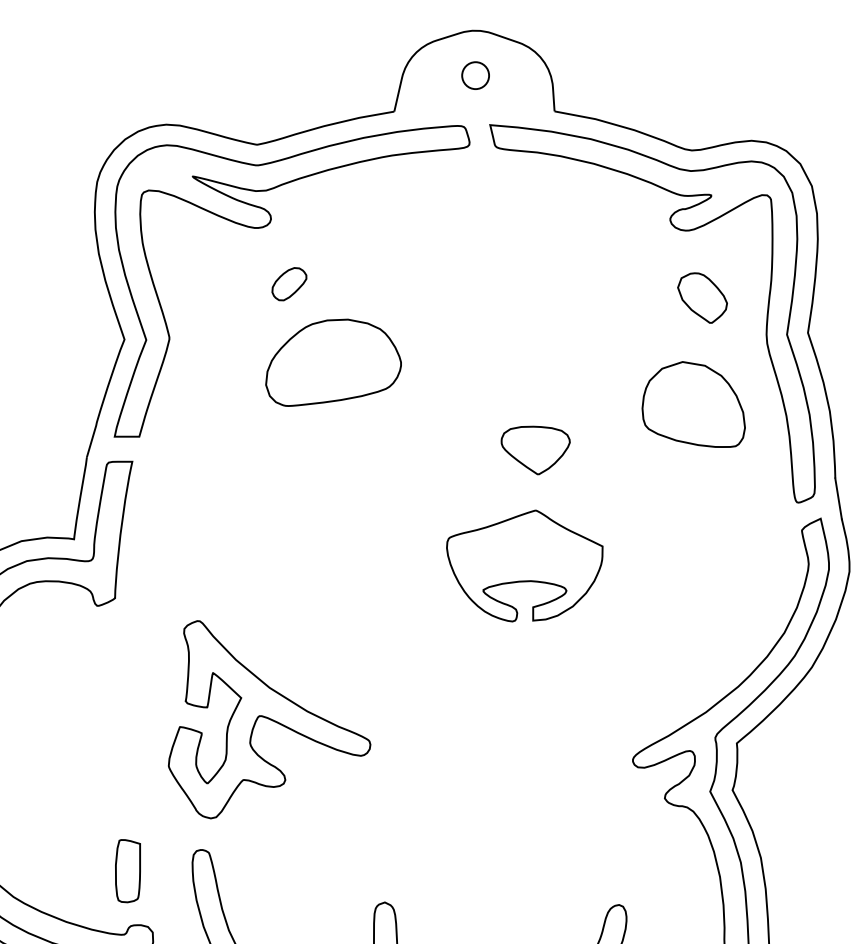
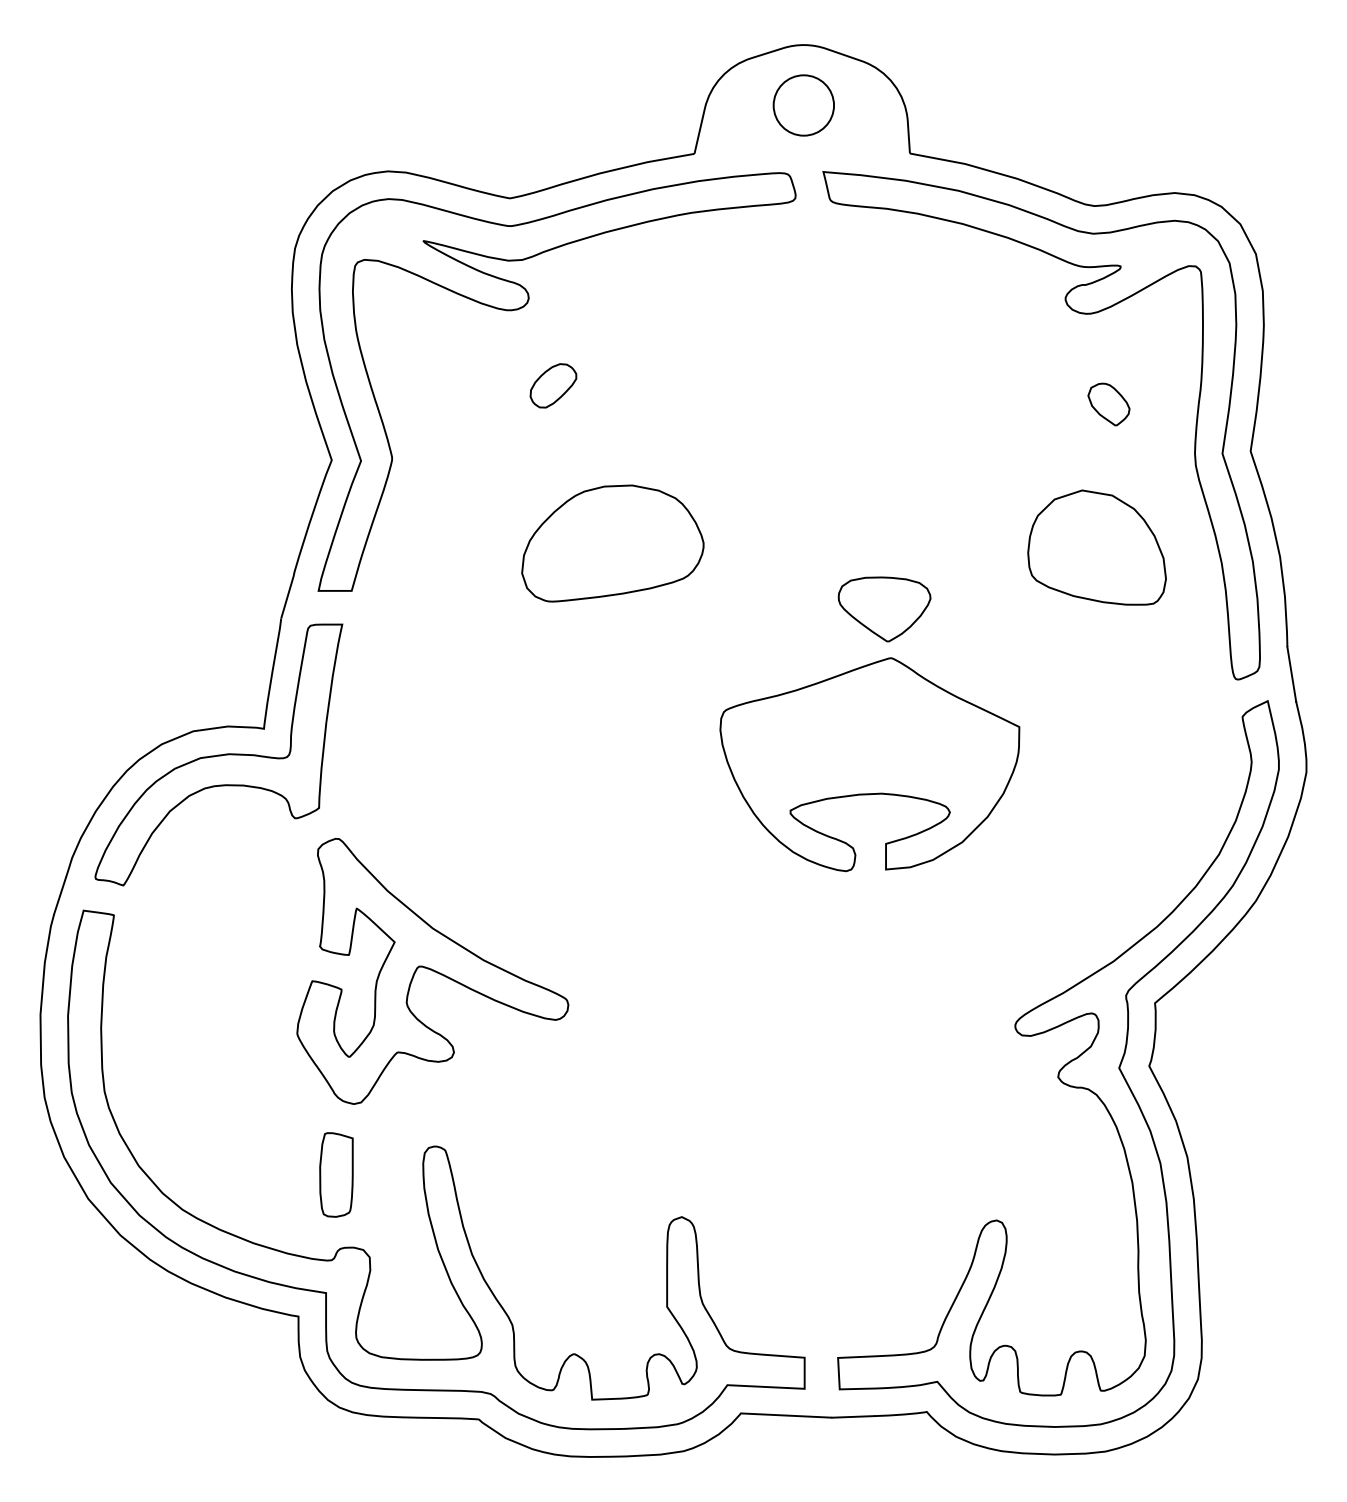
circle: (475, 75) -> (803, 105), size x1.67
part: (702, 298) -> (1108, 404), size x0.62
part: (333, 362) -> (612, 543), moved
part: (524, 565) -> (869, 764), size x1.43
part: (269, 719) -> (432, 971), moved

